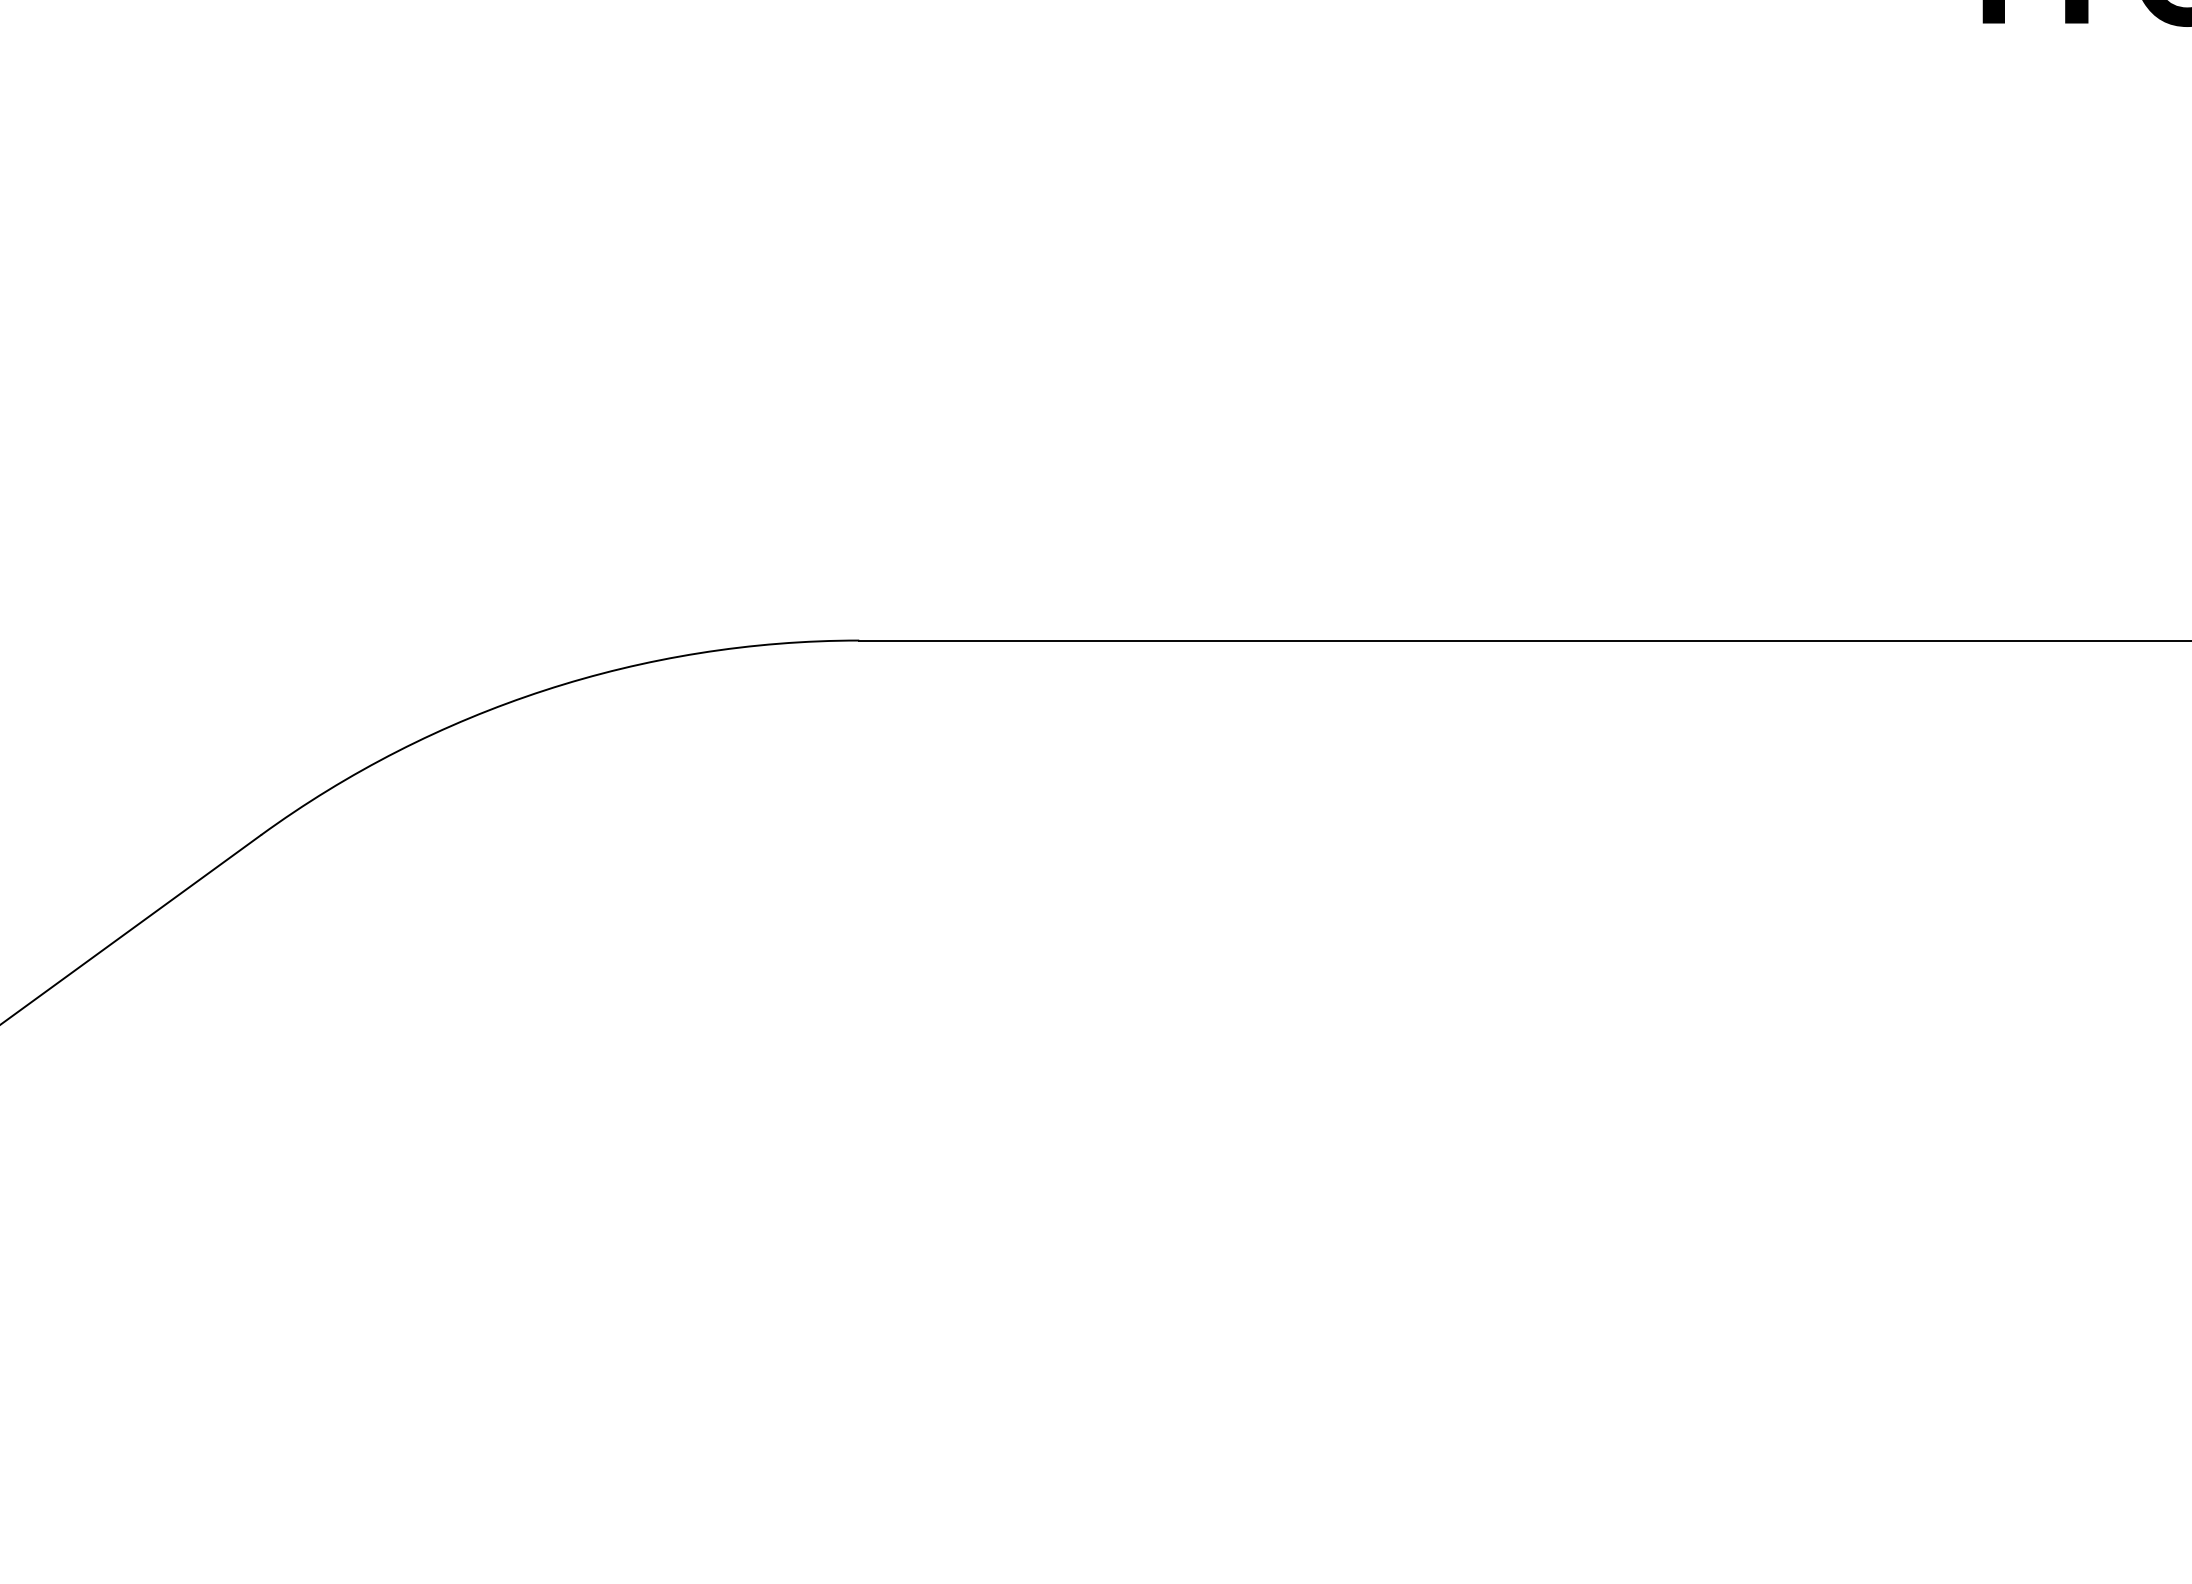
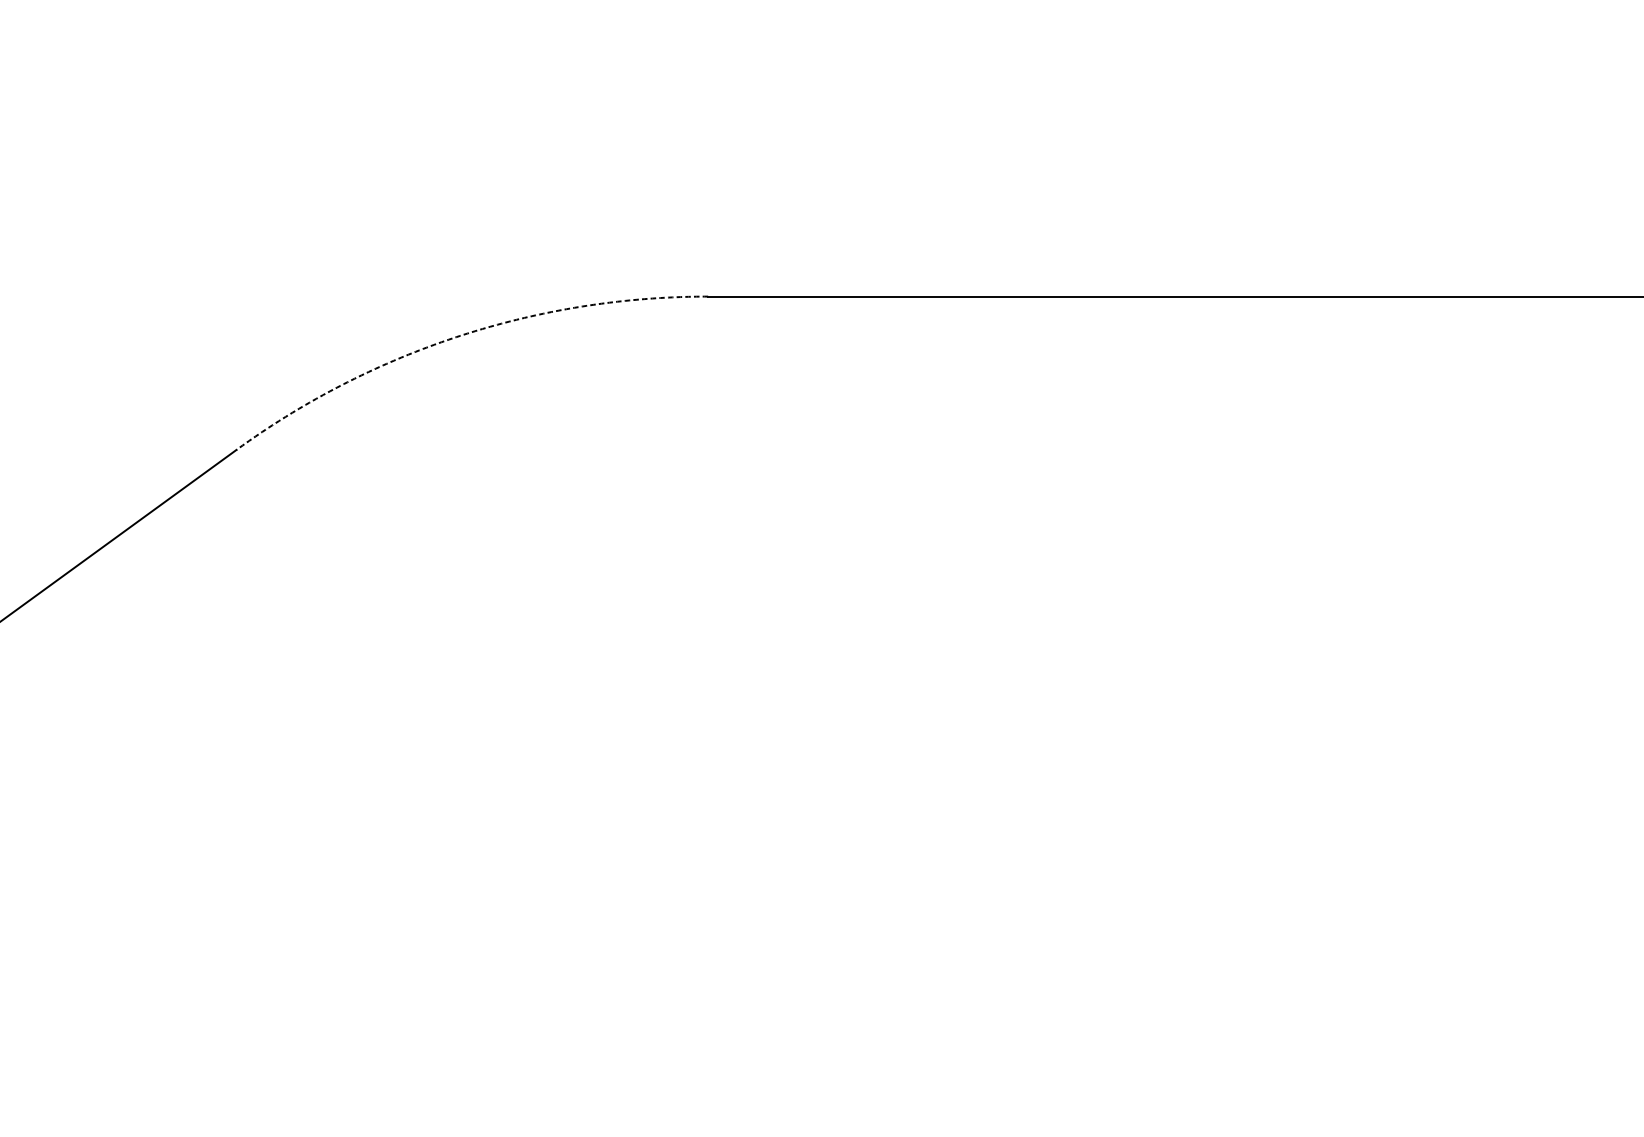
arc: (544, 690) -> (459, 335), solid -> dashed

